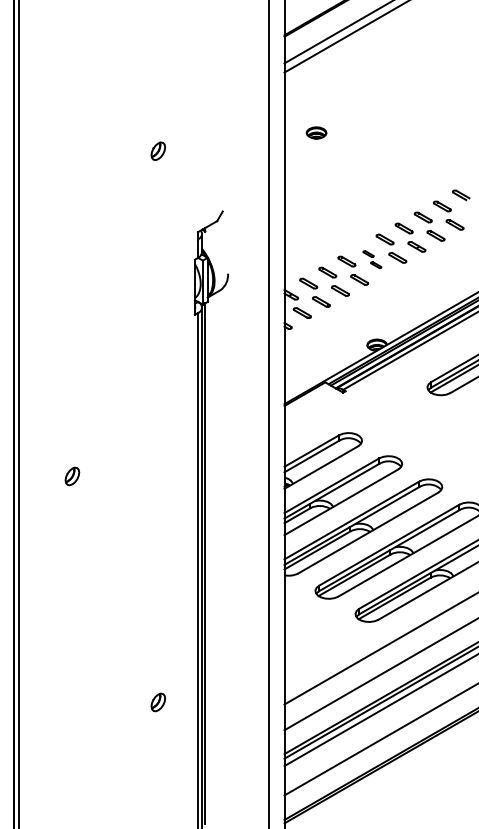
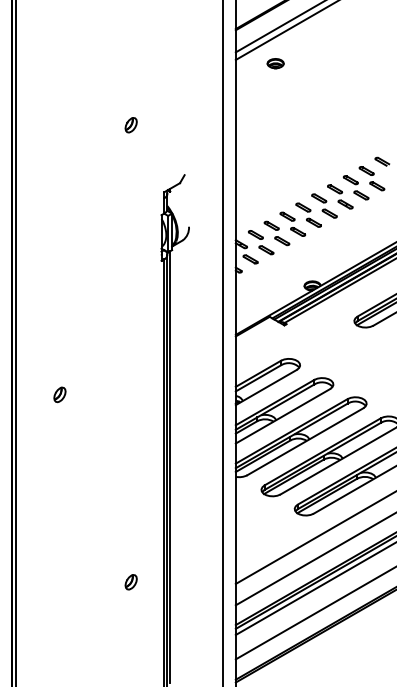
part: (316, 132) -> (275, 63), moved
part: (372, 259) -> (308, 214), size x1.67

